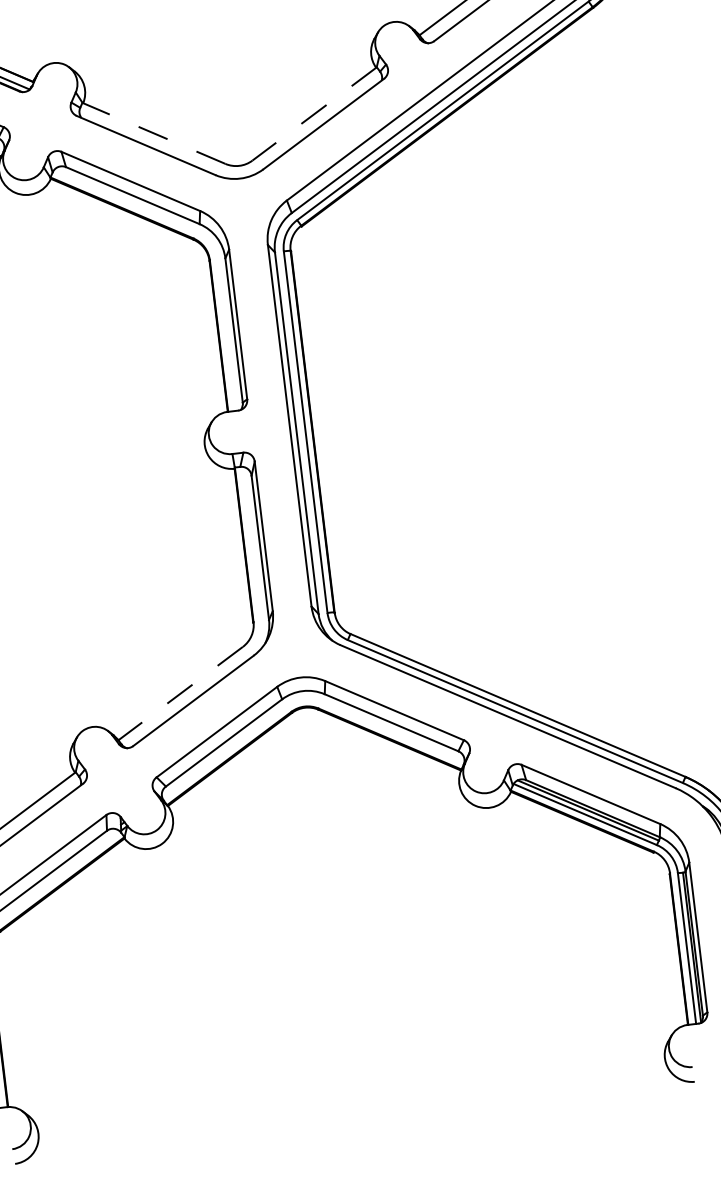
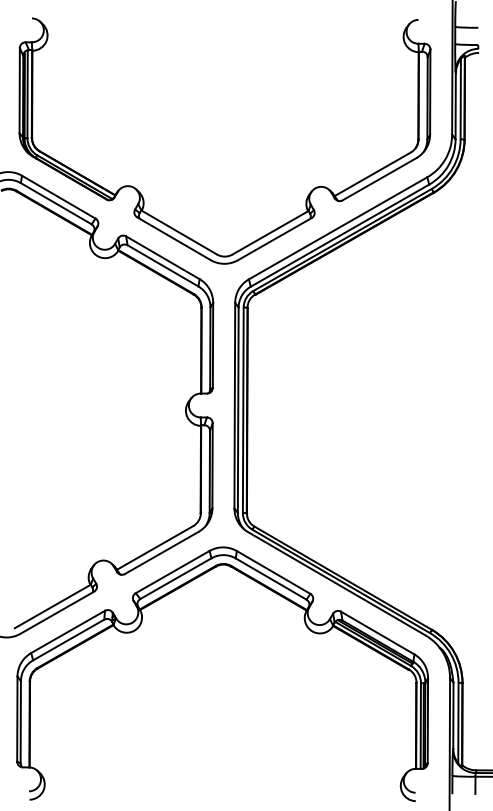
line: (314, 113) -> (270, 232), dashed -> solid
line: (154, 133) -> (179, 232), dashed -> solid
line: (181, 694) -> (155, 548), dashed -> solid

